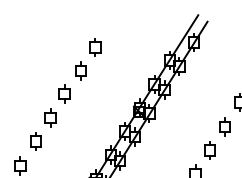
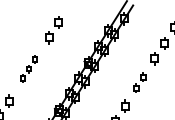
part: (49, 117) -> (28, 68), size x0.6
part: (216, 138) -> (139, 82), size x0.7

